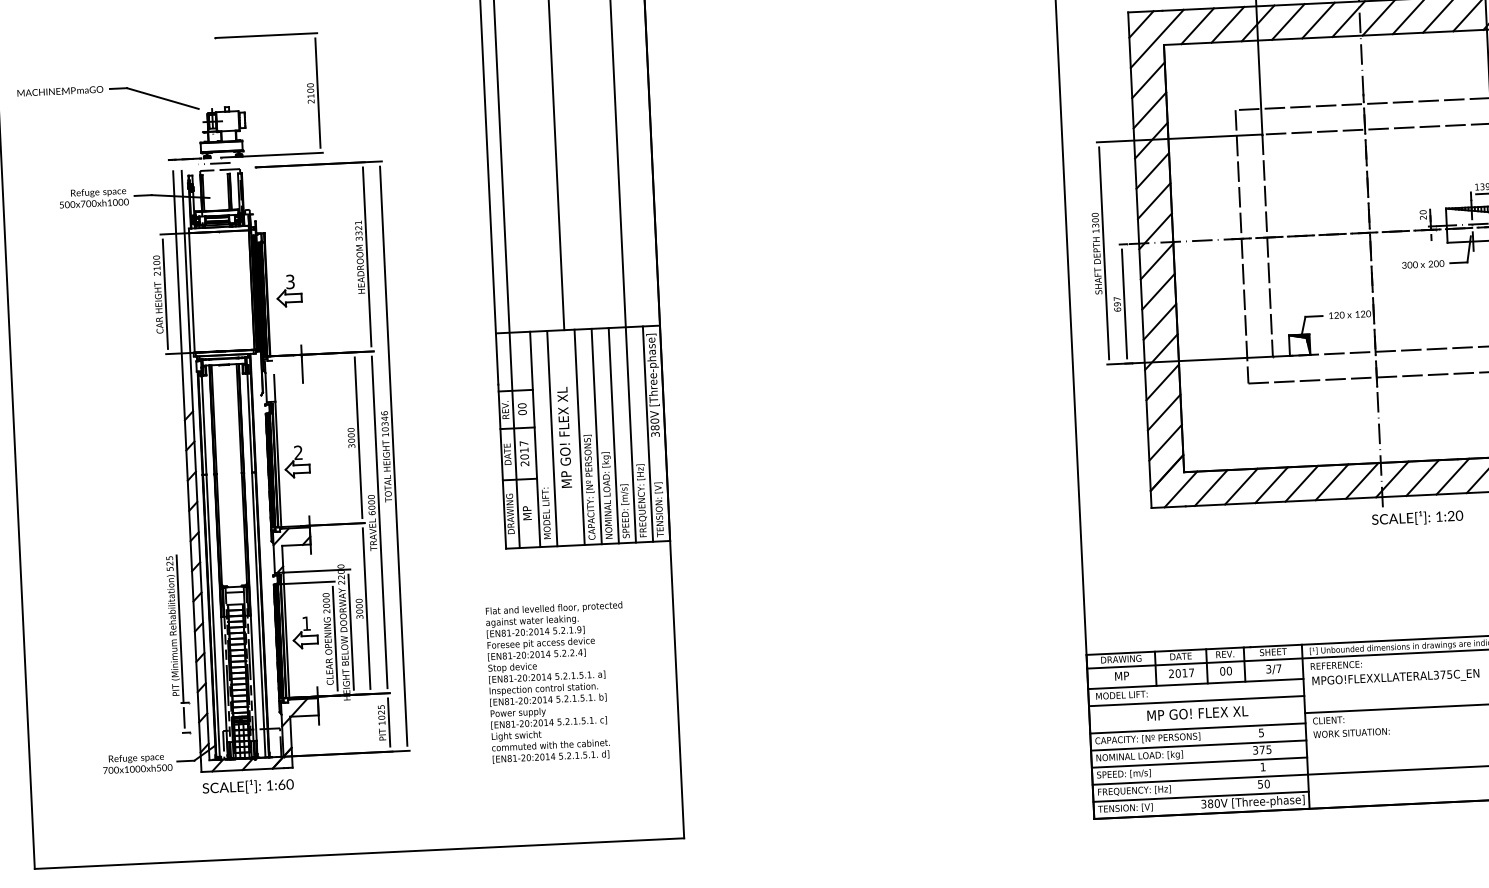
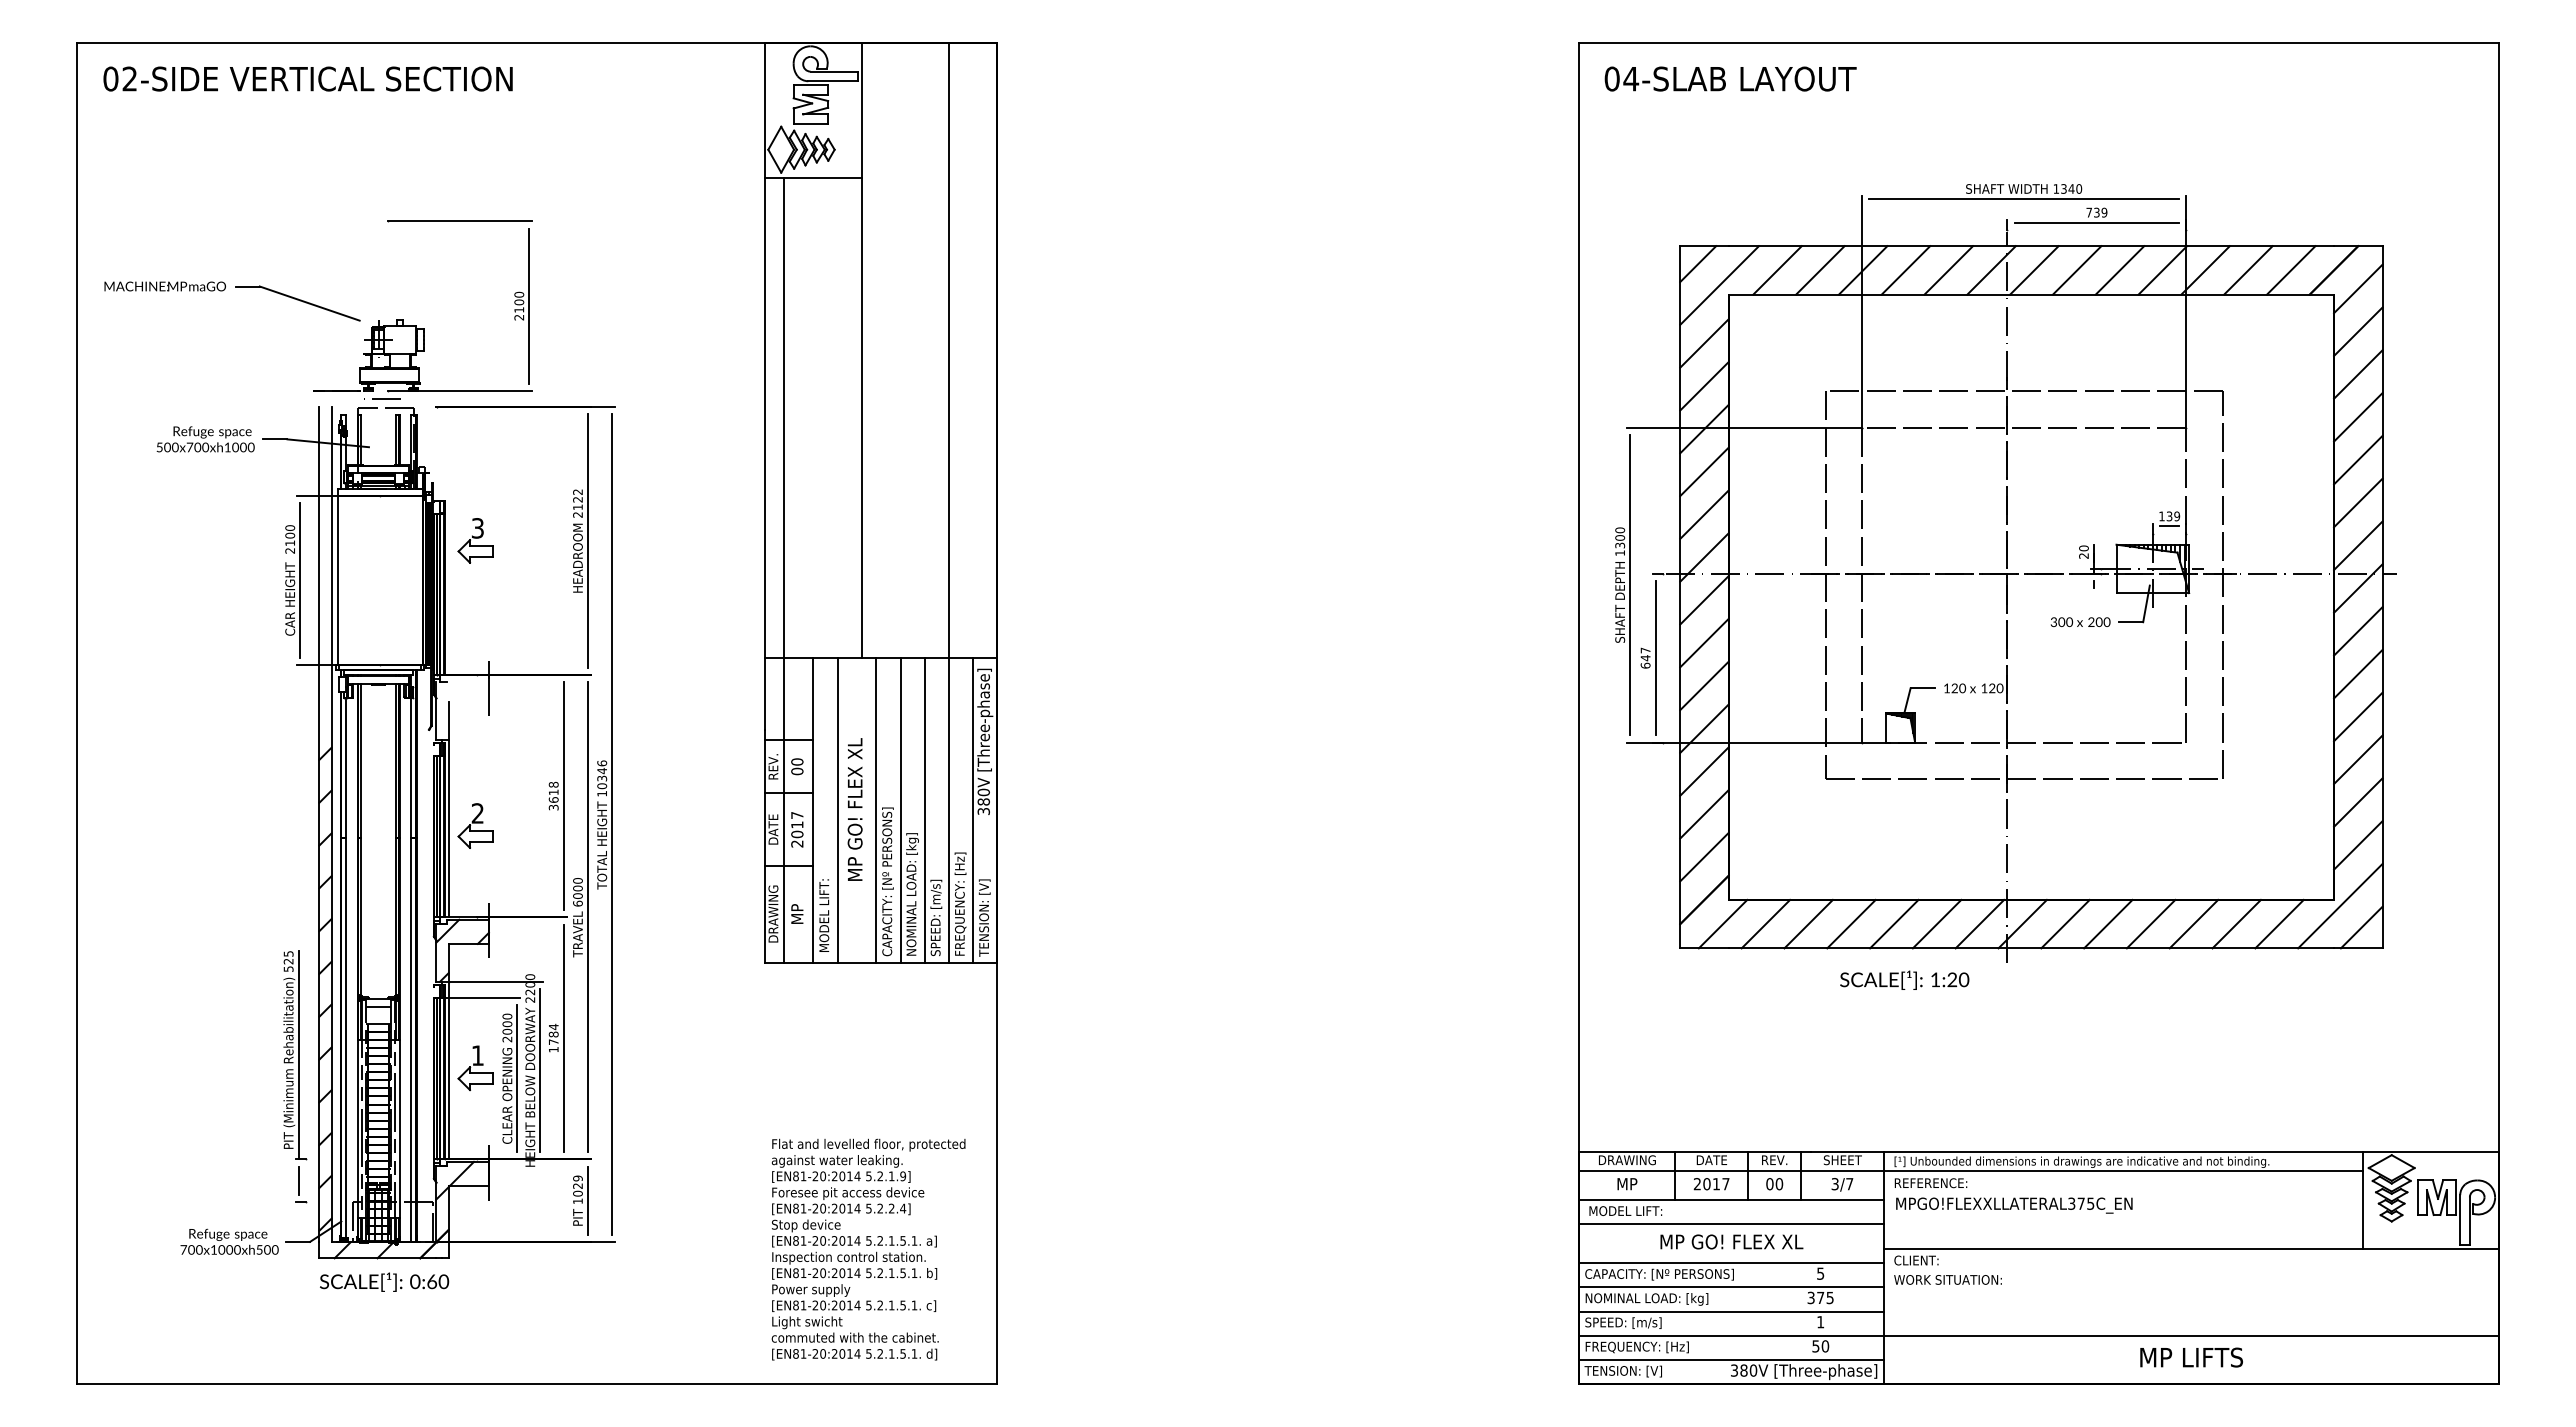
text: (358, 230) -> (577, 503), 3321 -> 2122
part: (289, 290) -> (475, 540), moved
text: (1117, 304) -> (1645, 658), 697 -> 647
text: (351, 434) -> (553, 791), 3000 -> 3618
text: (1417, 517) -> (1904, 979), moved
text: (359, 608) -> (553, 1037), 3000 -> 1784
text: (557, 682) -> (868, 1249), moved
text: (380, 707) -> (577, 1178), 1025 -> 1029
text: (270, 785) -> (415, 1281), 1:60 -> 0:60

